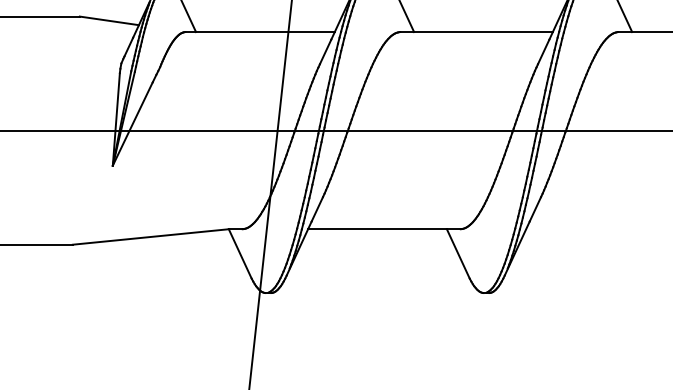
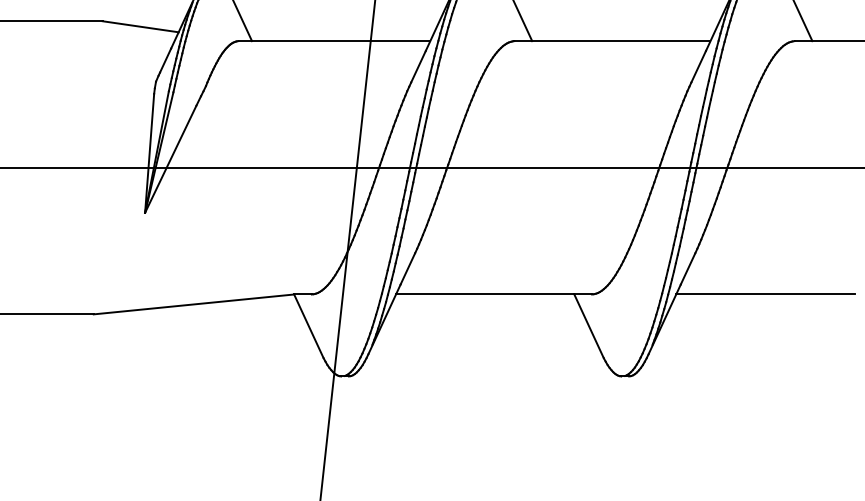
line: (595, 229) -> (765, 294), added

